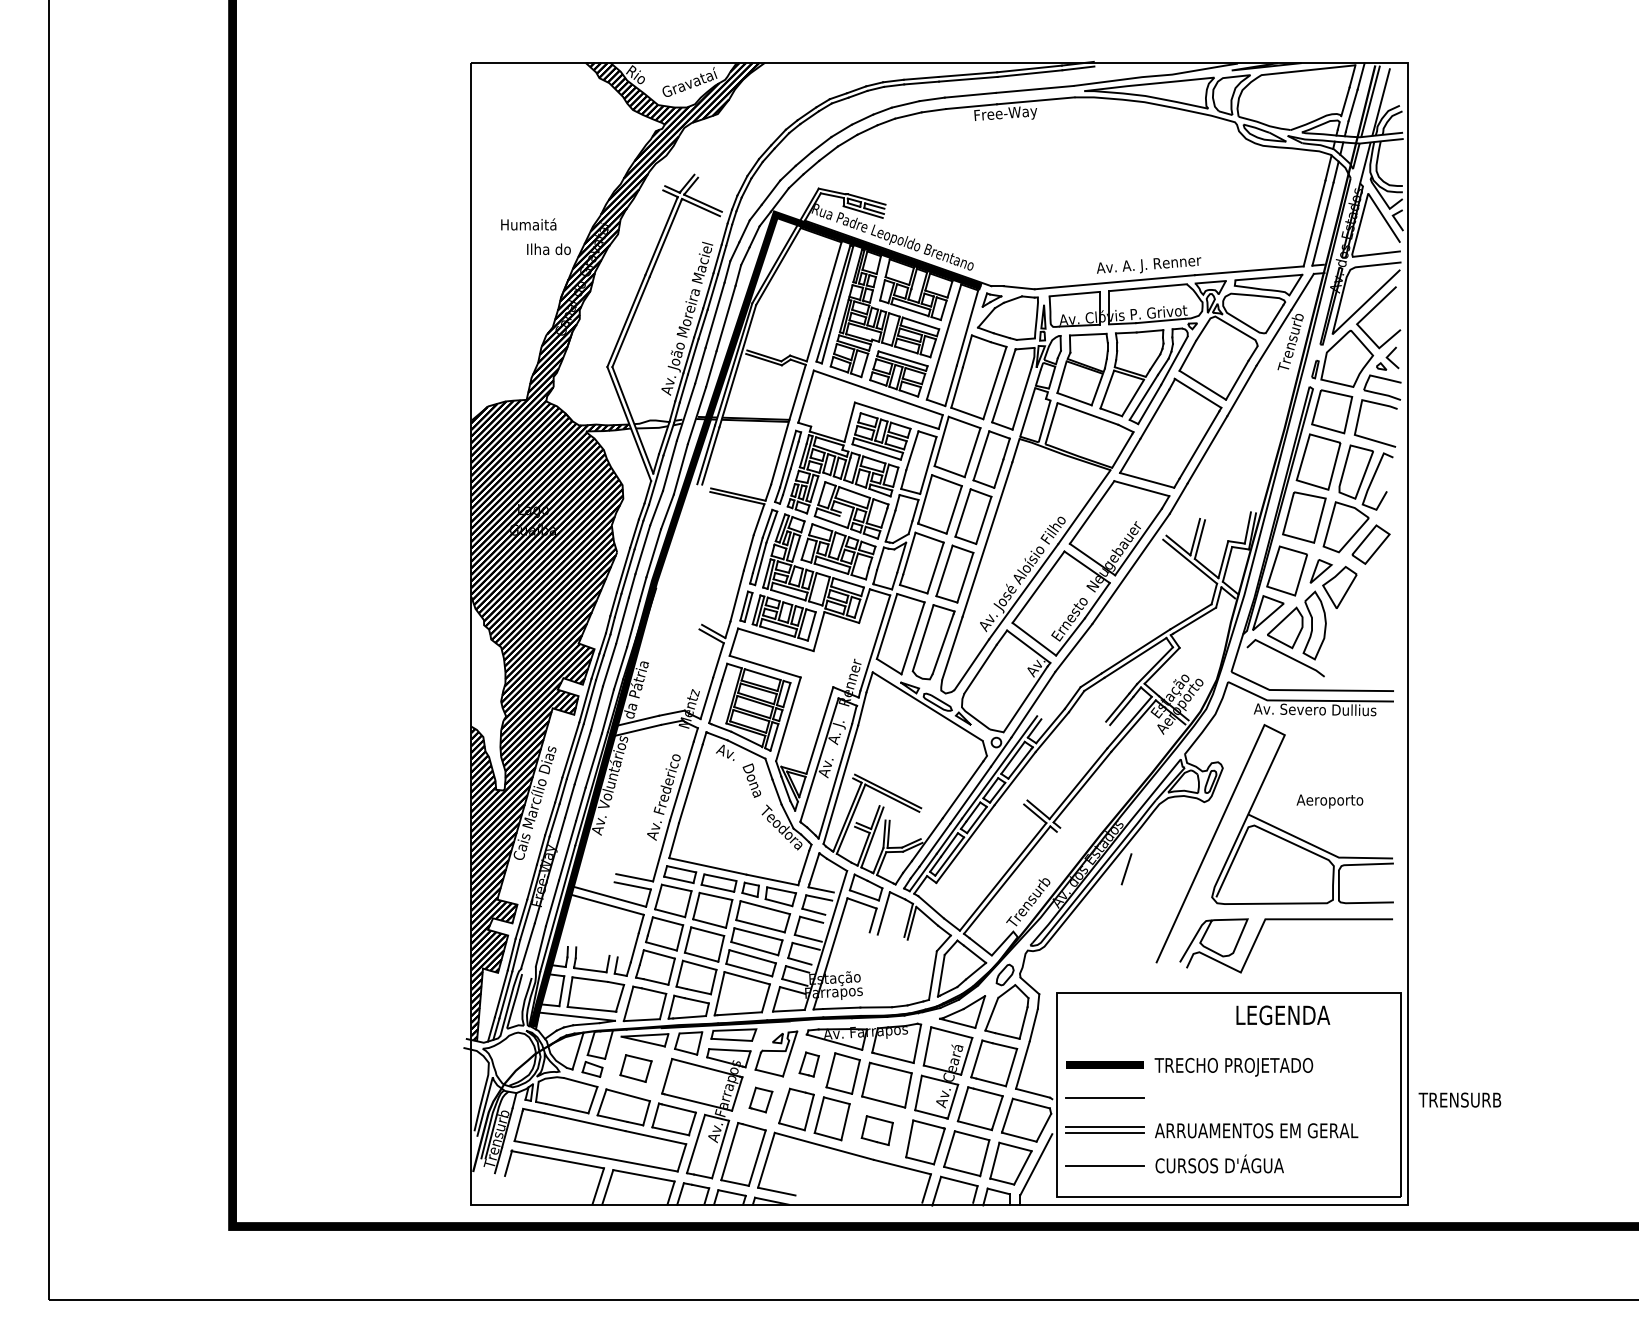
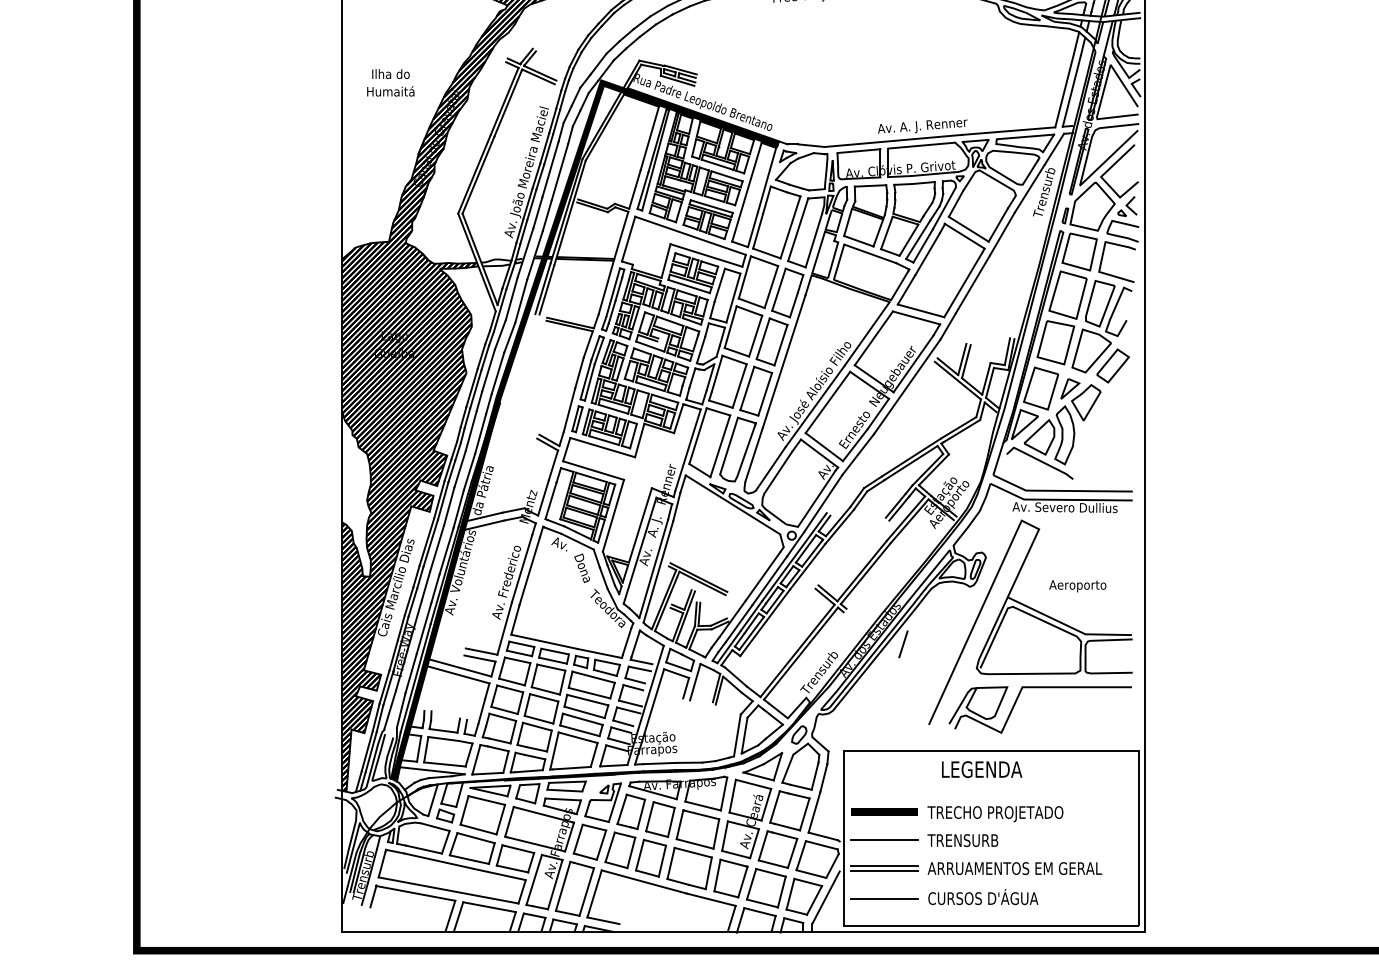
text: (548, 248) -> (390, 73), moved
text: (1283, 1015) -> (982, 769), moved
part: (809, 1064) -> (631, 811), size x1.67
part: (635, 1068) -> (482, 815), size x1.67
part: (760, 1099) -> (589, 841), size x1.67
text: (1459, 1099) -> (962, 840), moved
part: (877, 1130) -> (689, 868), size x1.67

